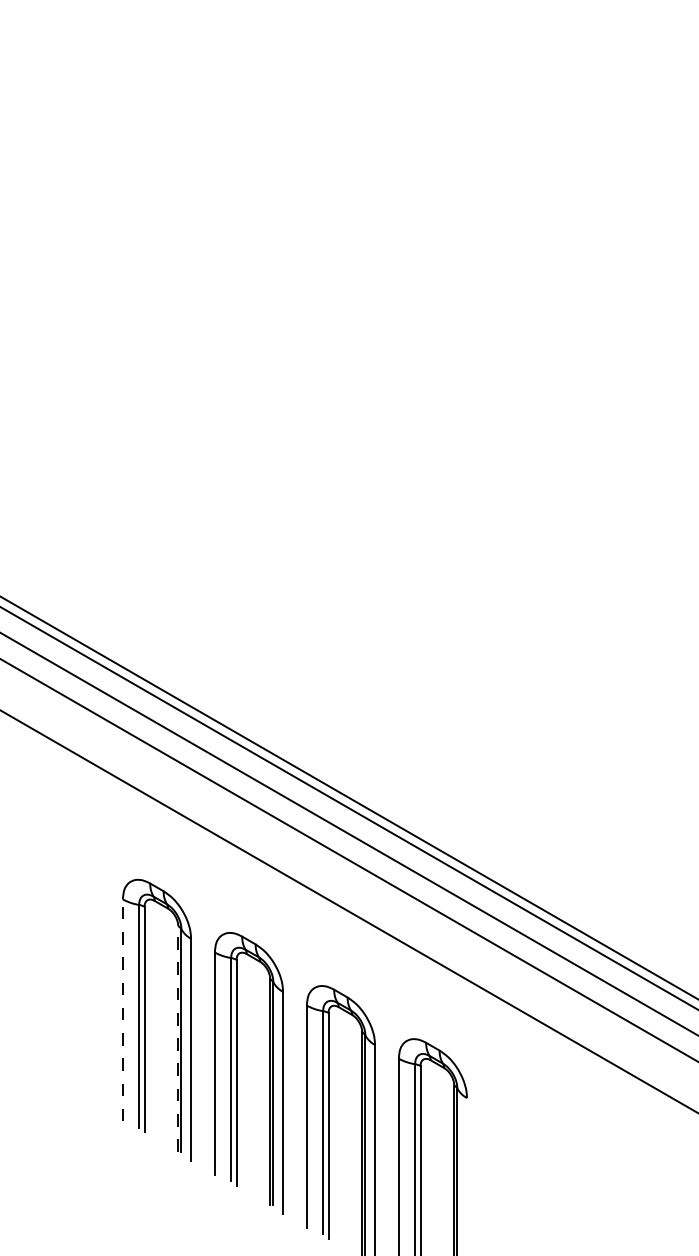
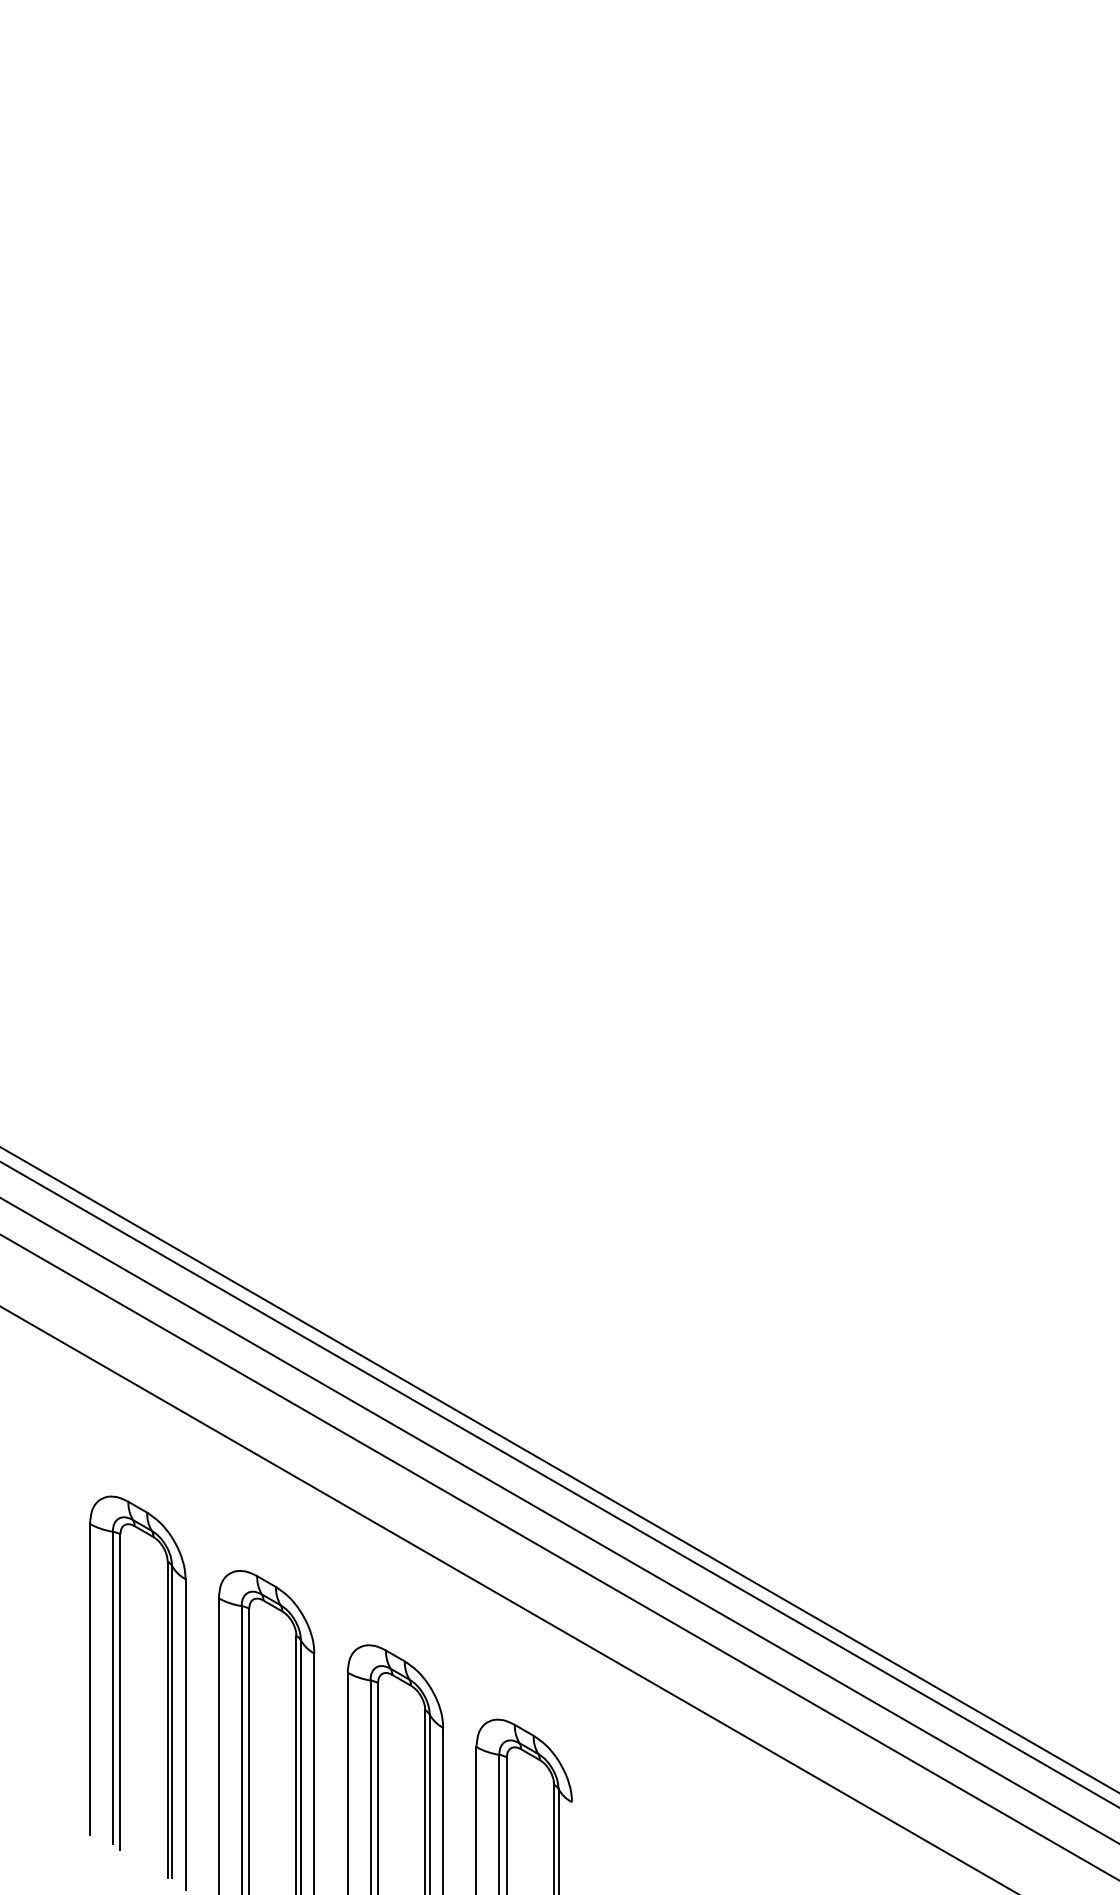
line: (123, 1010) -> (90, 1679), dashed -> solid
line: (178, 1038) -> (167, 1719), dashed -> solid

